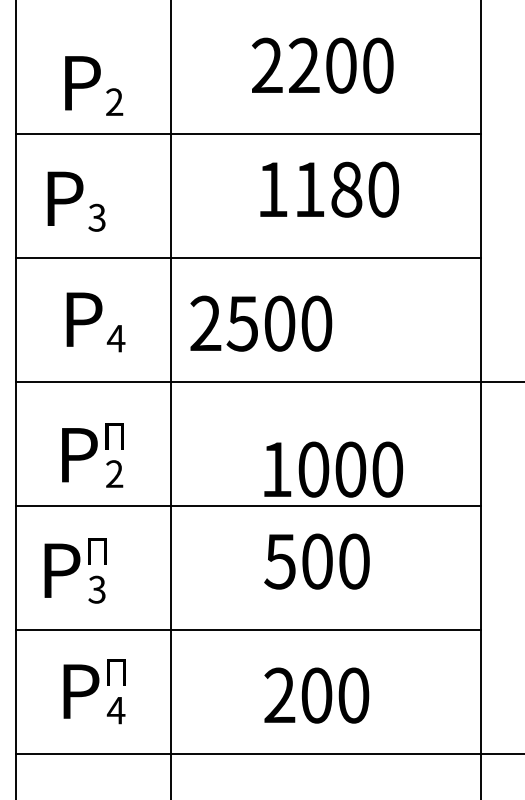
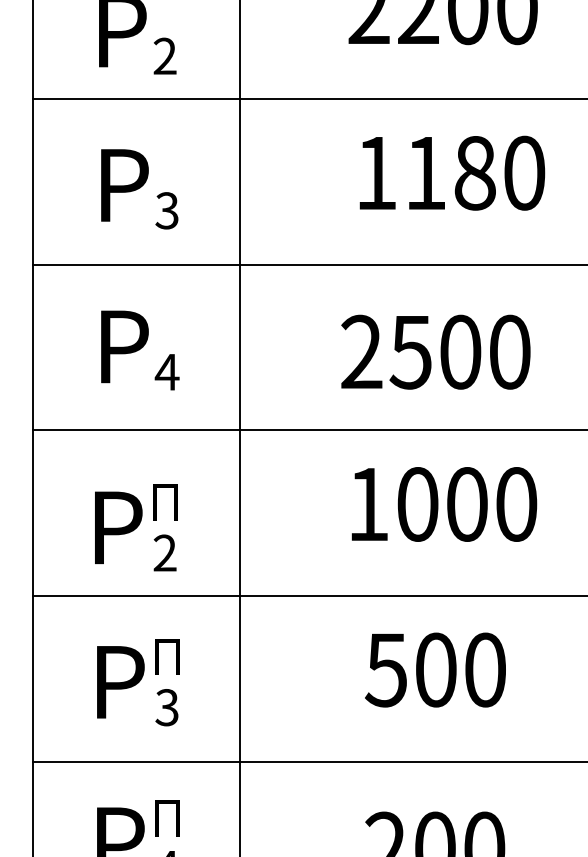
text: (76, 201) -> (139, 188), moved
text: (261, 323) -> (436, 351), moved
text: (333, 469) -> (444, 504), moved
text: (75, 570) -> (138, 681), moved

